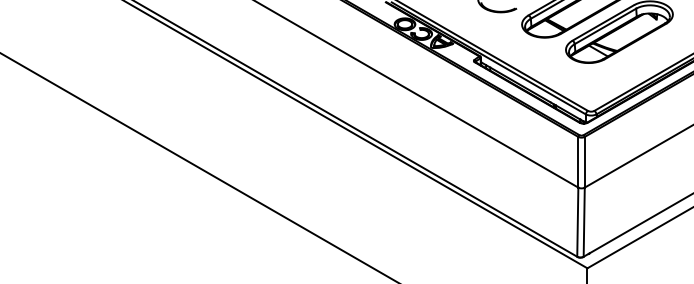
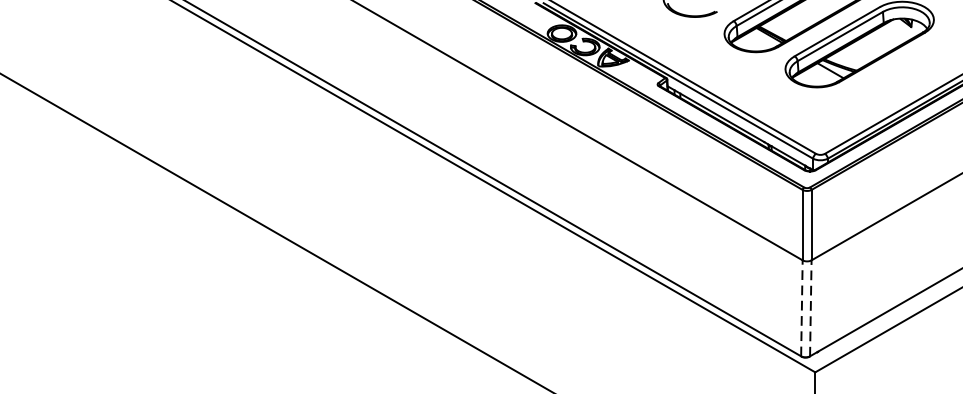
line: (577, 222) -> (801, 308), solid -> dashed
line: (584, 222) -> (811, 308), solid -> dashed

